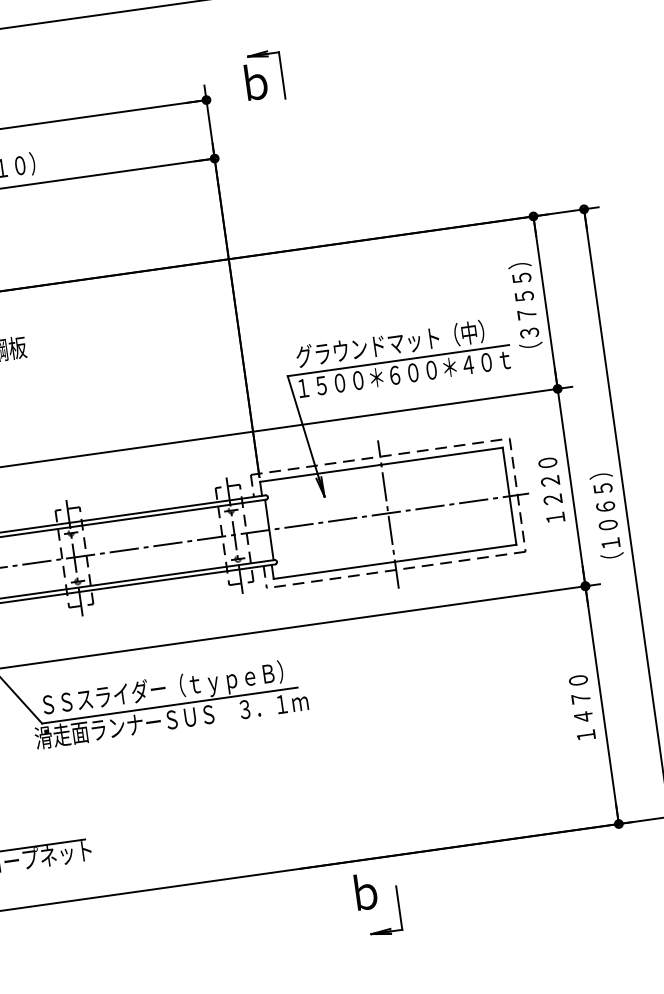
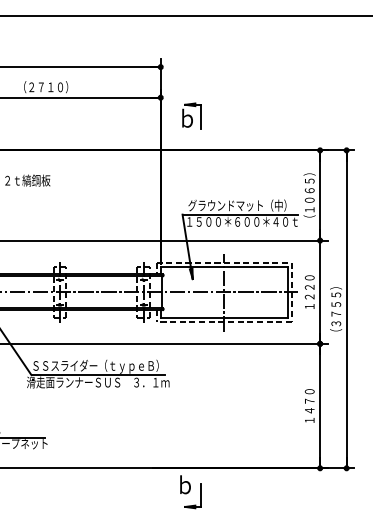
part: (262, 75) -> (191, 115), moved
text: (526, 315) -> (309, 200), （３７５５） -> （１０６５）
text: (608, 525) -> (336, 314), （１０６５） -> （３７５５）

